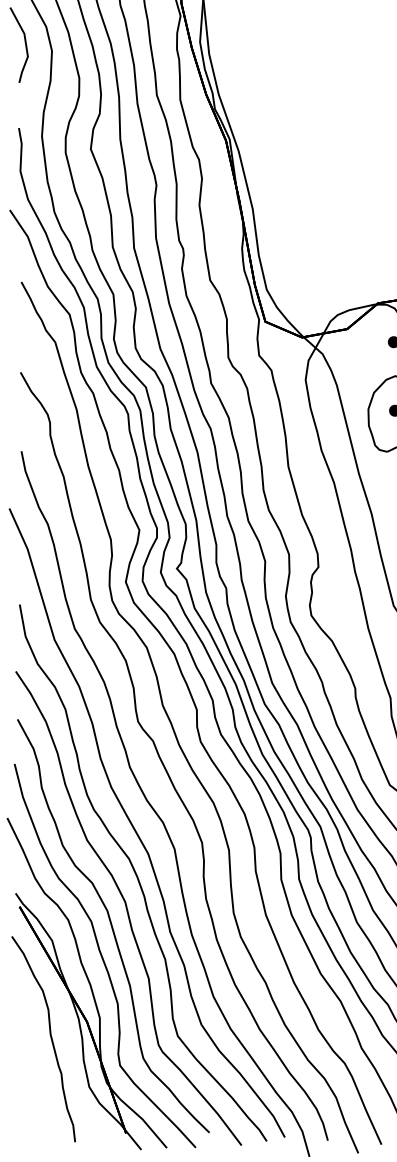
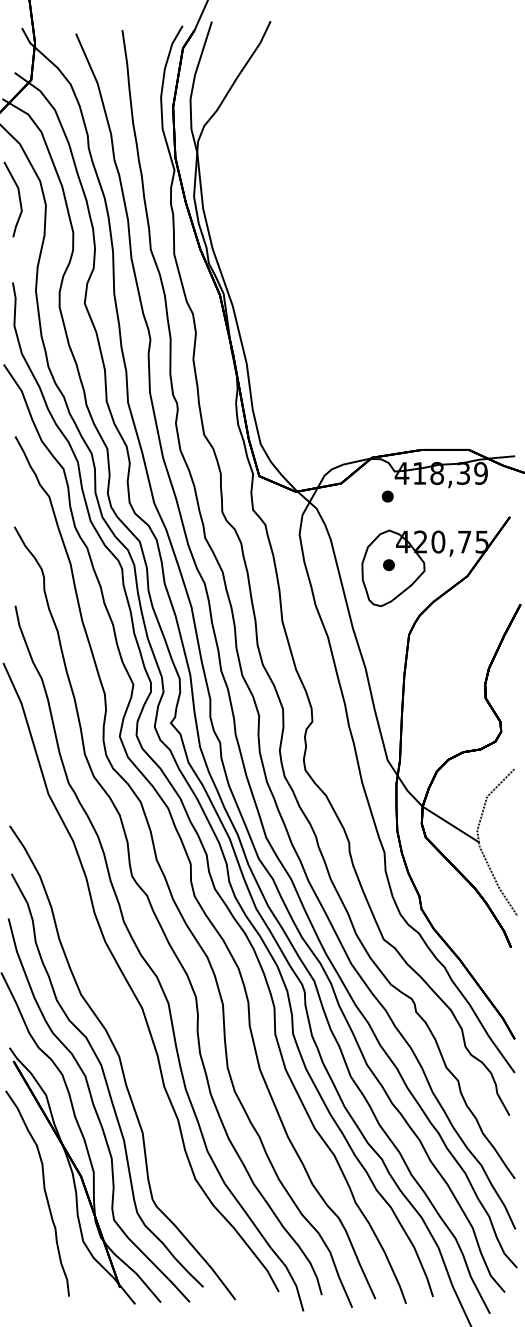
part: (137, 875) -> (131, 1029), removed

